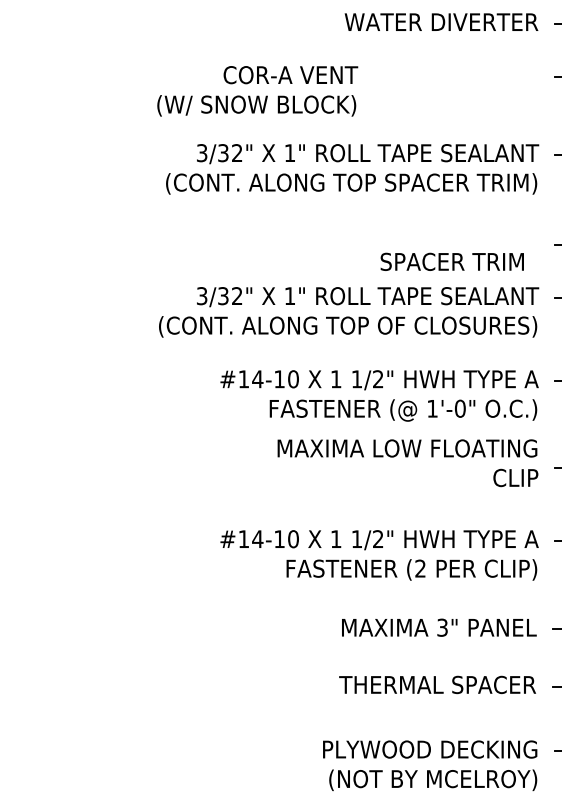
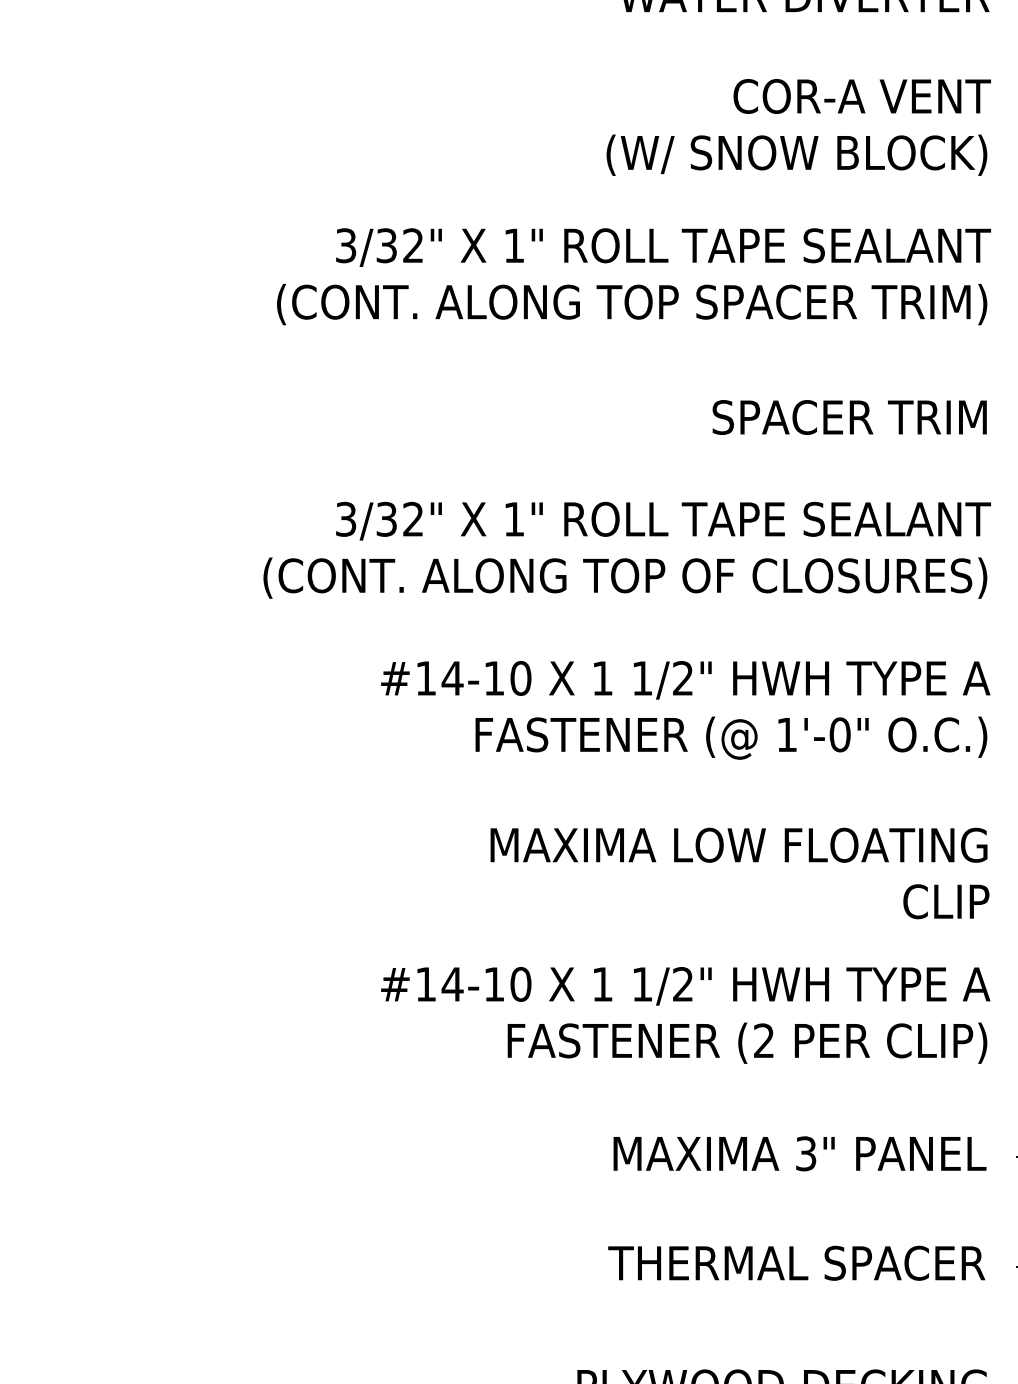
text: (257, 91) -> (798, 127), moved
text: (451, 261) -> (848, 416), moved
text: (407, 463) -> (739, 874), moved

